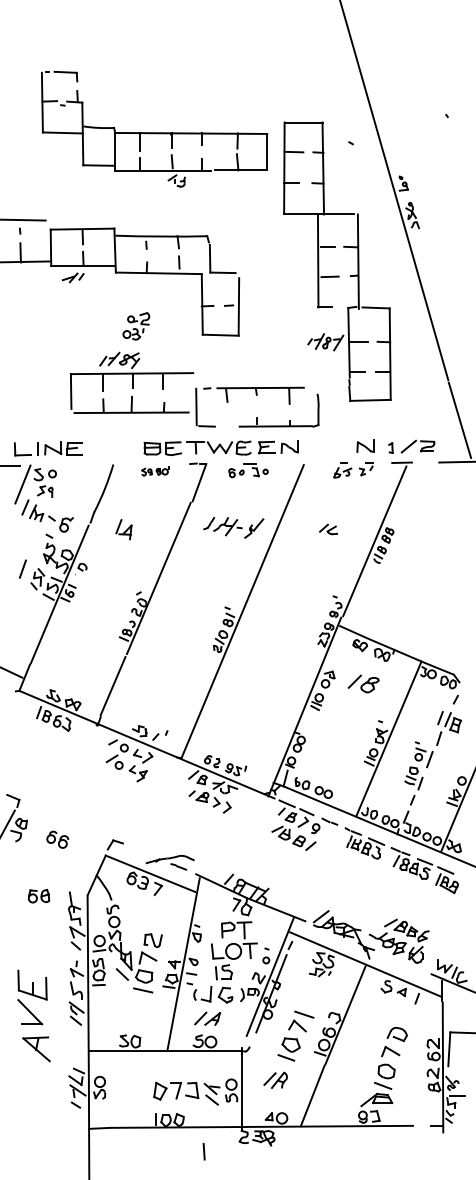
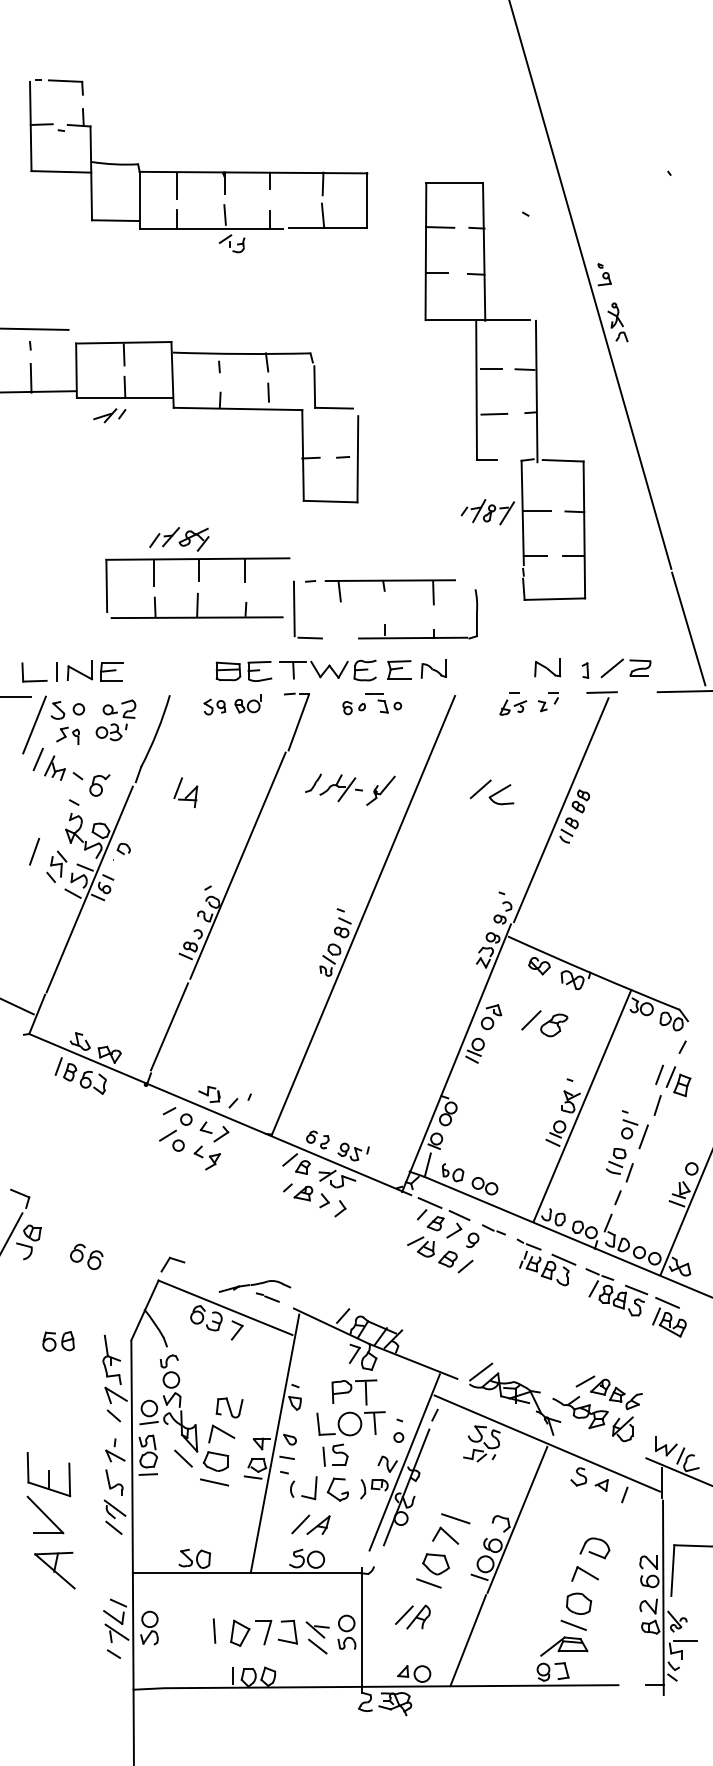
part: (154, 128) -> (198, 165), moved
part: (136, 326) -> (116, 720), moved
part: (155, 471) -> (232, 705), size x1.43
part: (328, 529) -> (491, 792), size x1.67
line: (203, 1151) -> (213, 1630), moved

